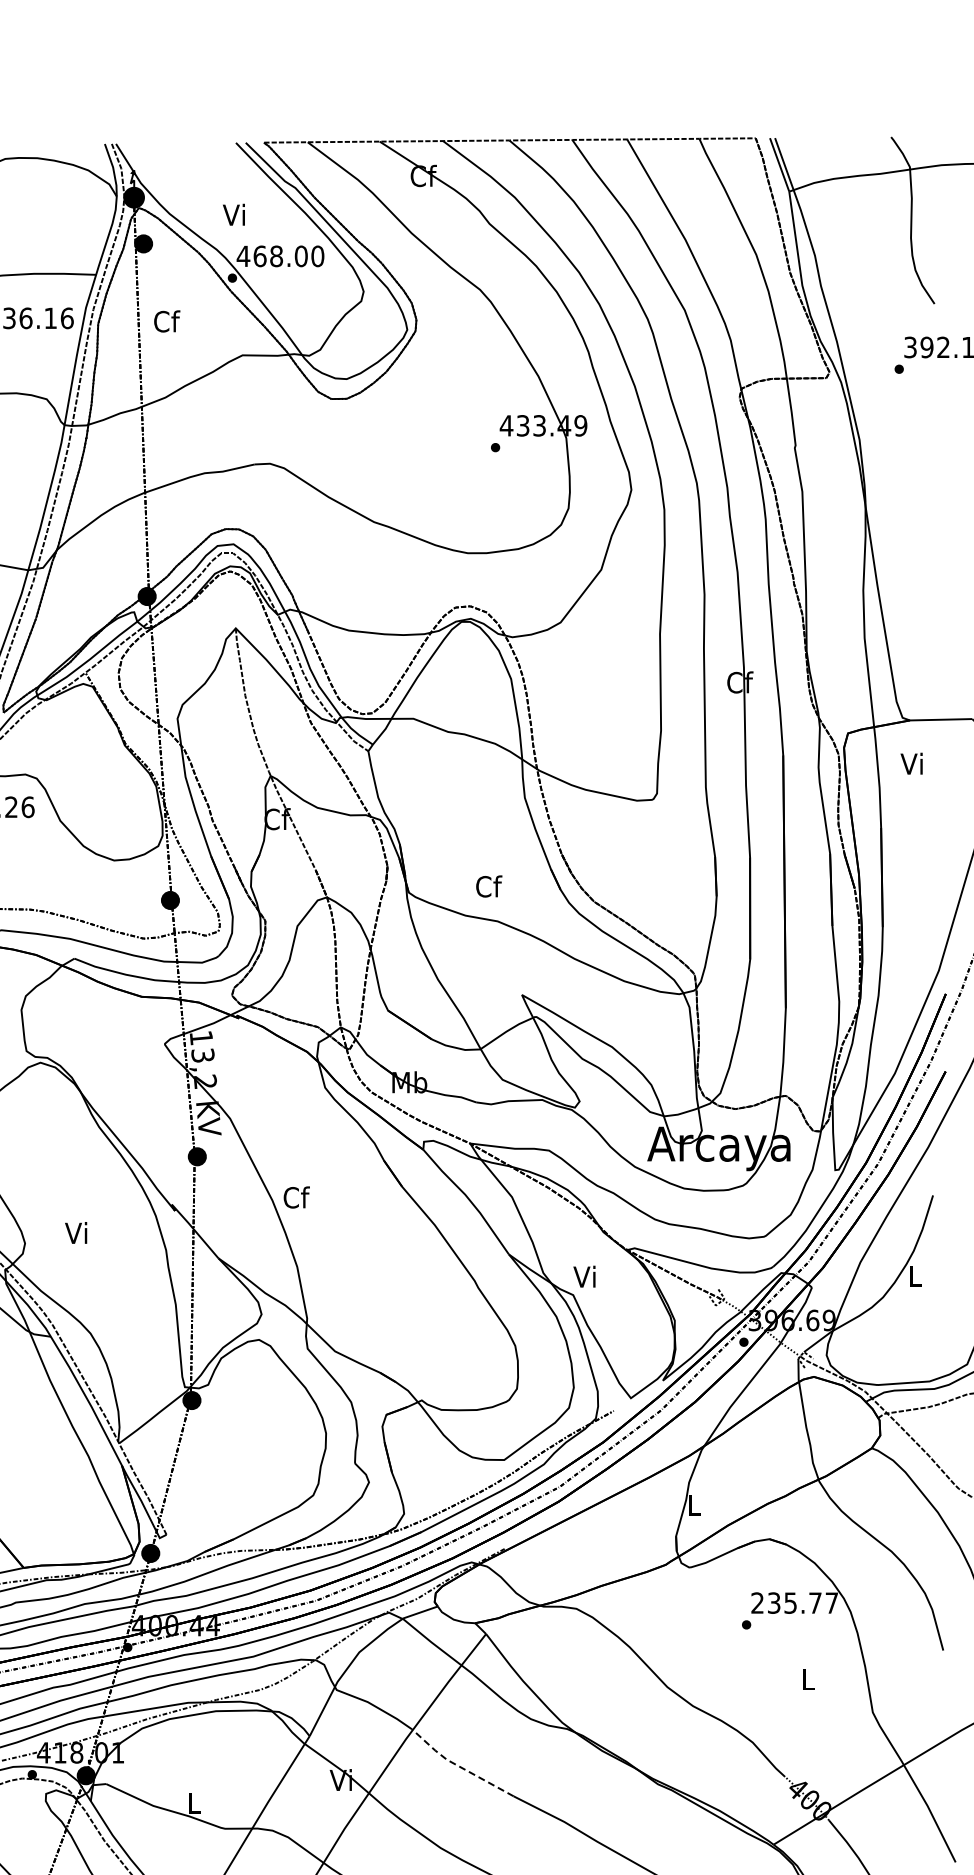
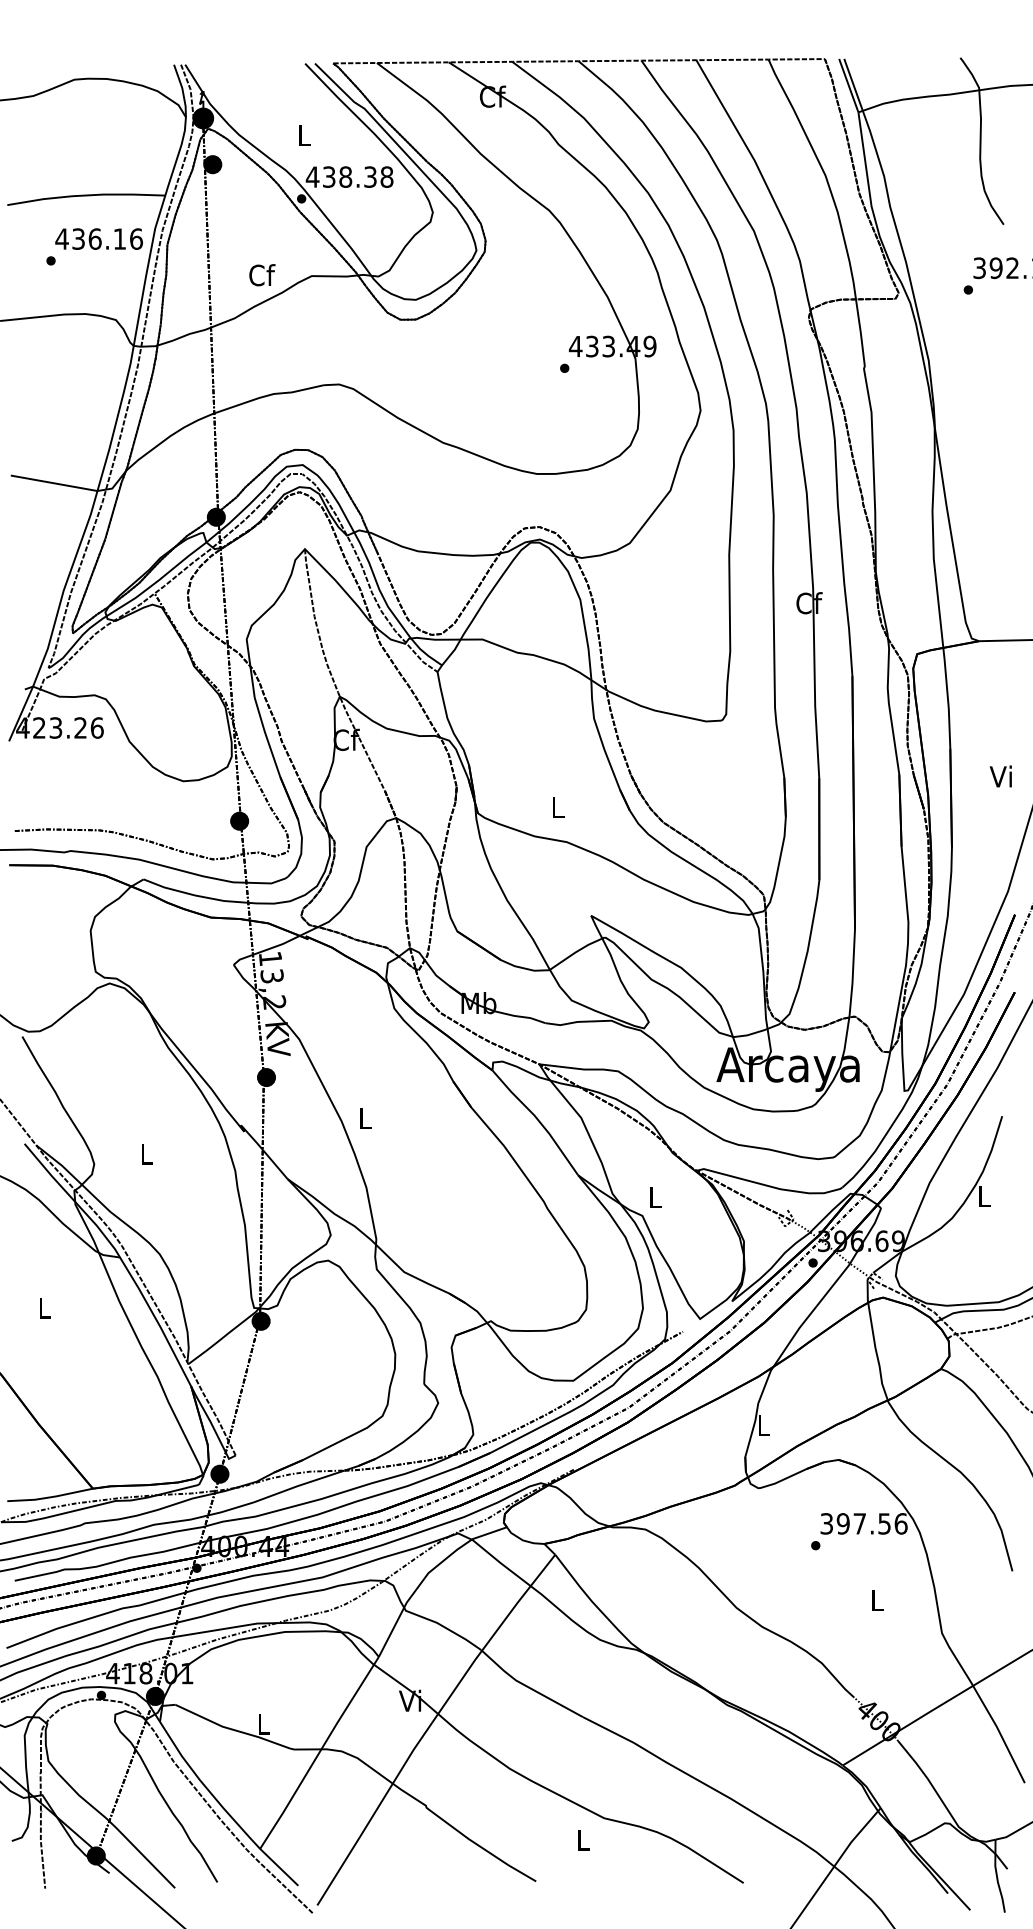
text: (234, 214) -> (303, 135), Vi -> L
text: (288, 255) -> (357, 176), 468.00 -> 438.38
text: (167, 321) -> (262, 275), moved
text: (911, 763) -> (1000, 776), moved
text: (489, 886) -> (558, 807), Cf -> L
text: (296, 1197) -> (365, 1118), Cf -> L
text: (76, 1232) -> (145, 1153), Vi -> L
text: (584, 1276) -> (653, 1197), Vi -> L
text: (794, 1602) -> (863, 1523), 235.77 -> 397.56
line: (458, 1765) -> (527, 1686), dashed -> solid

